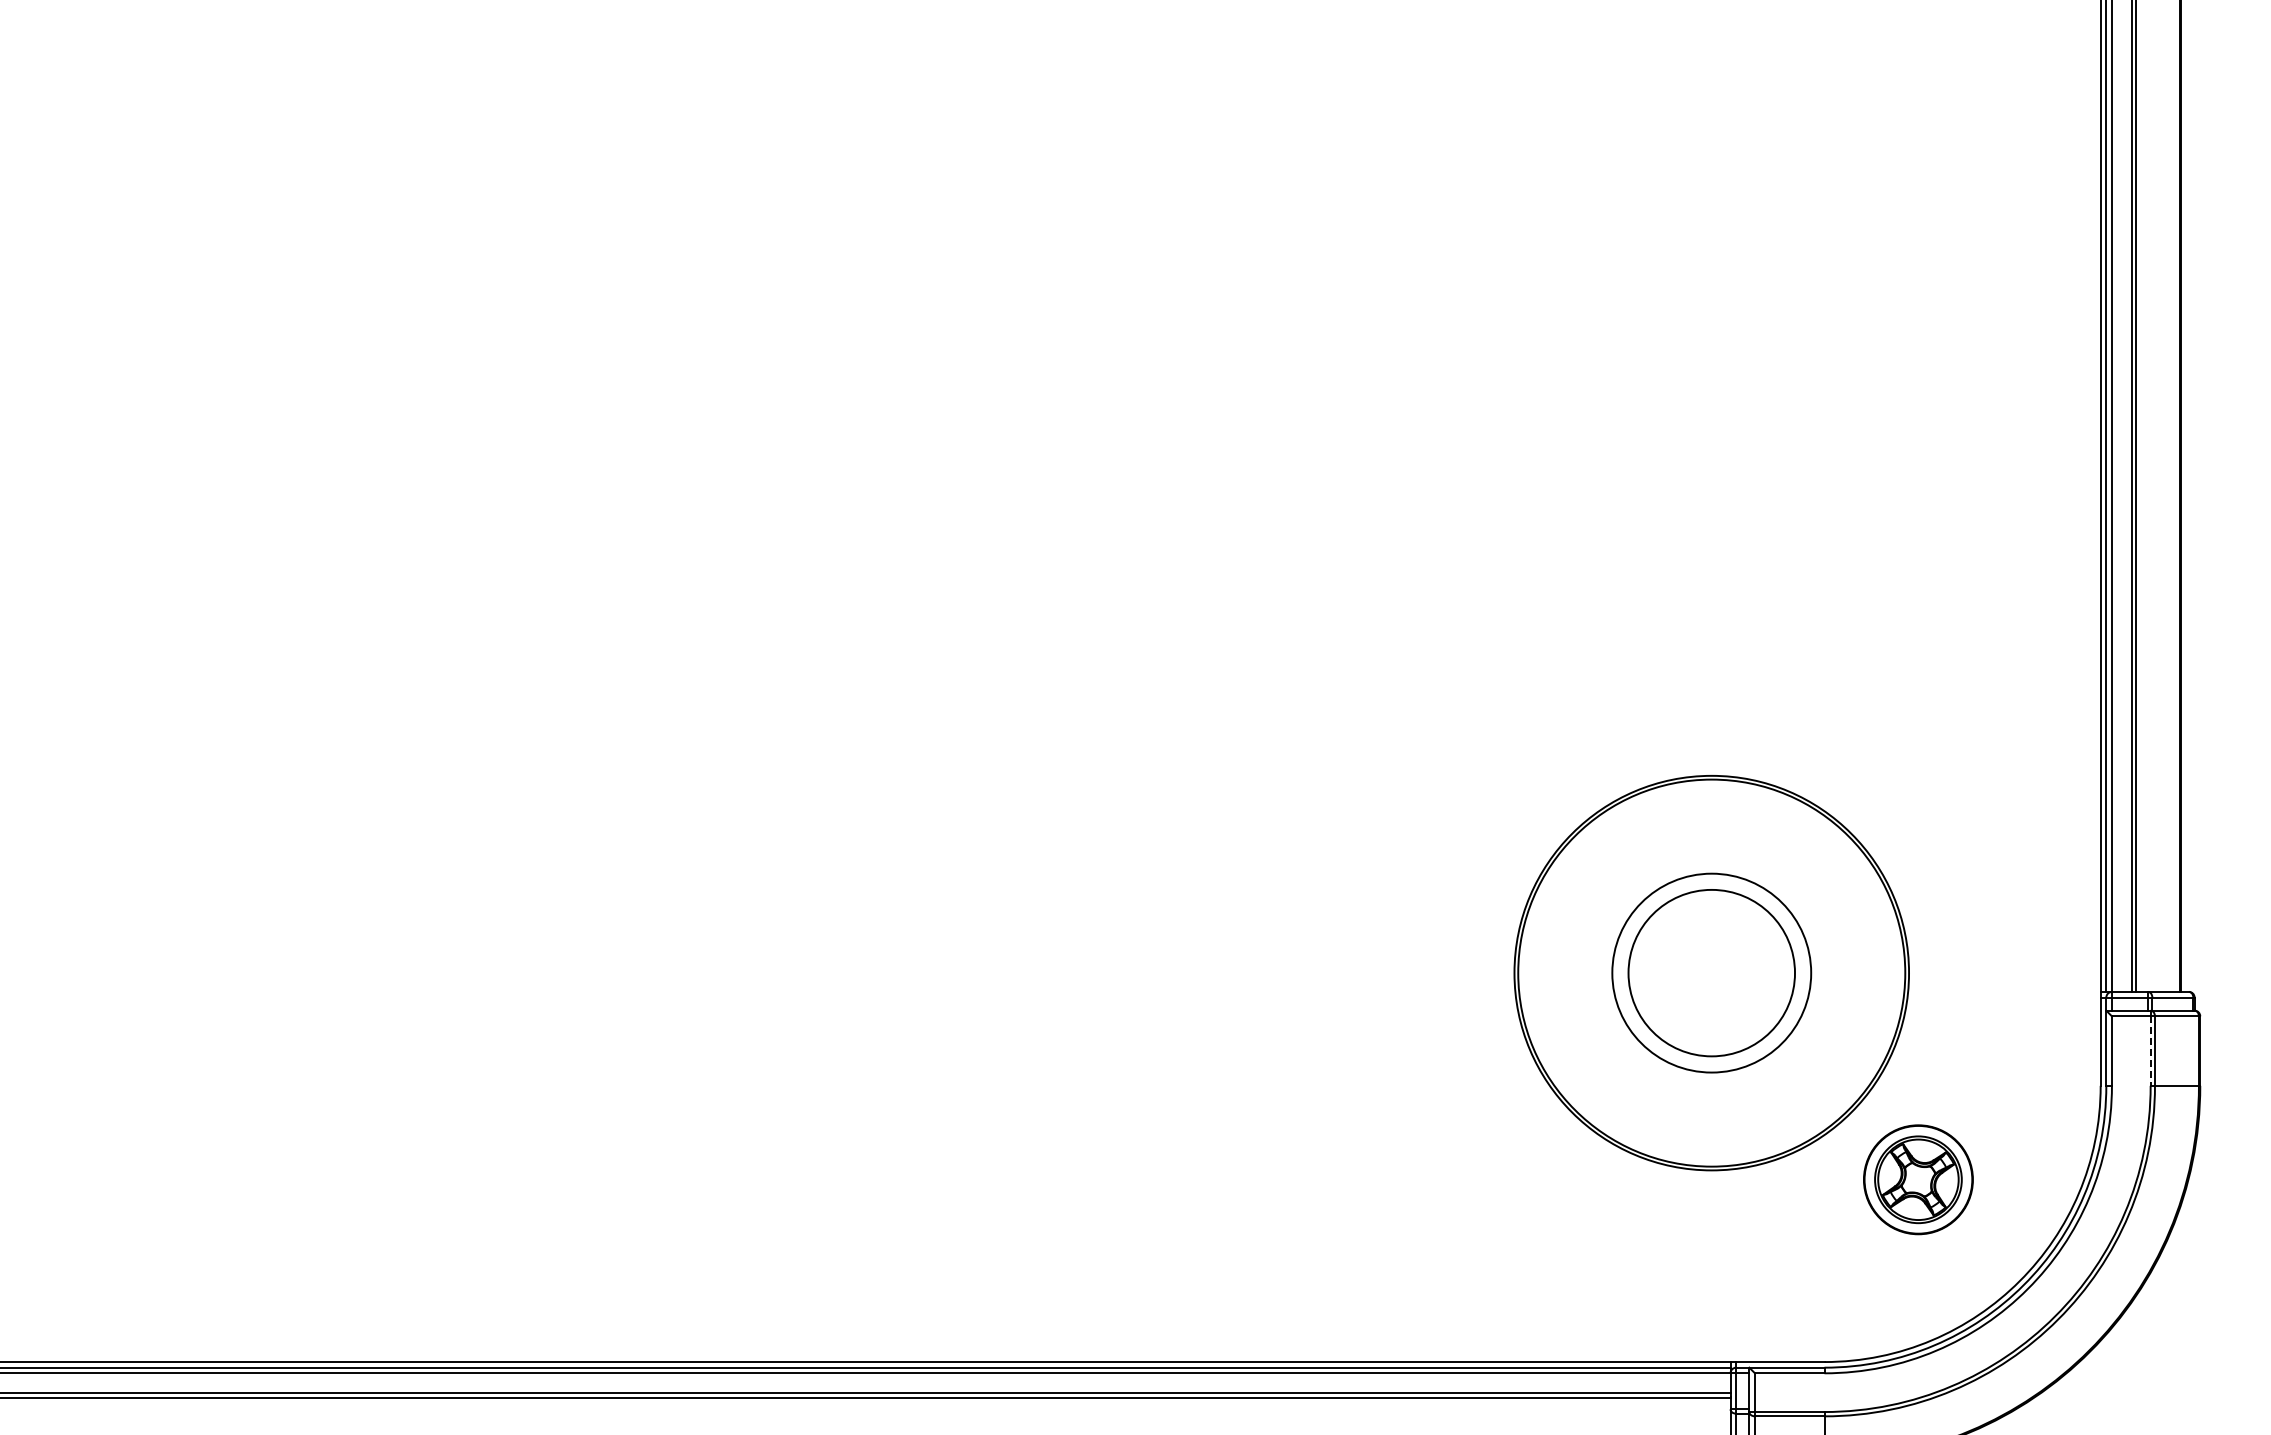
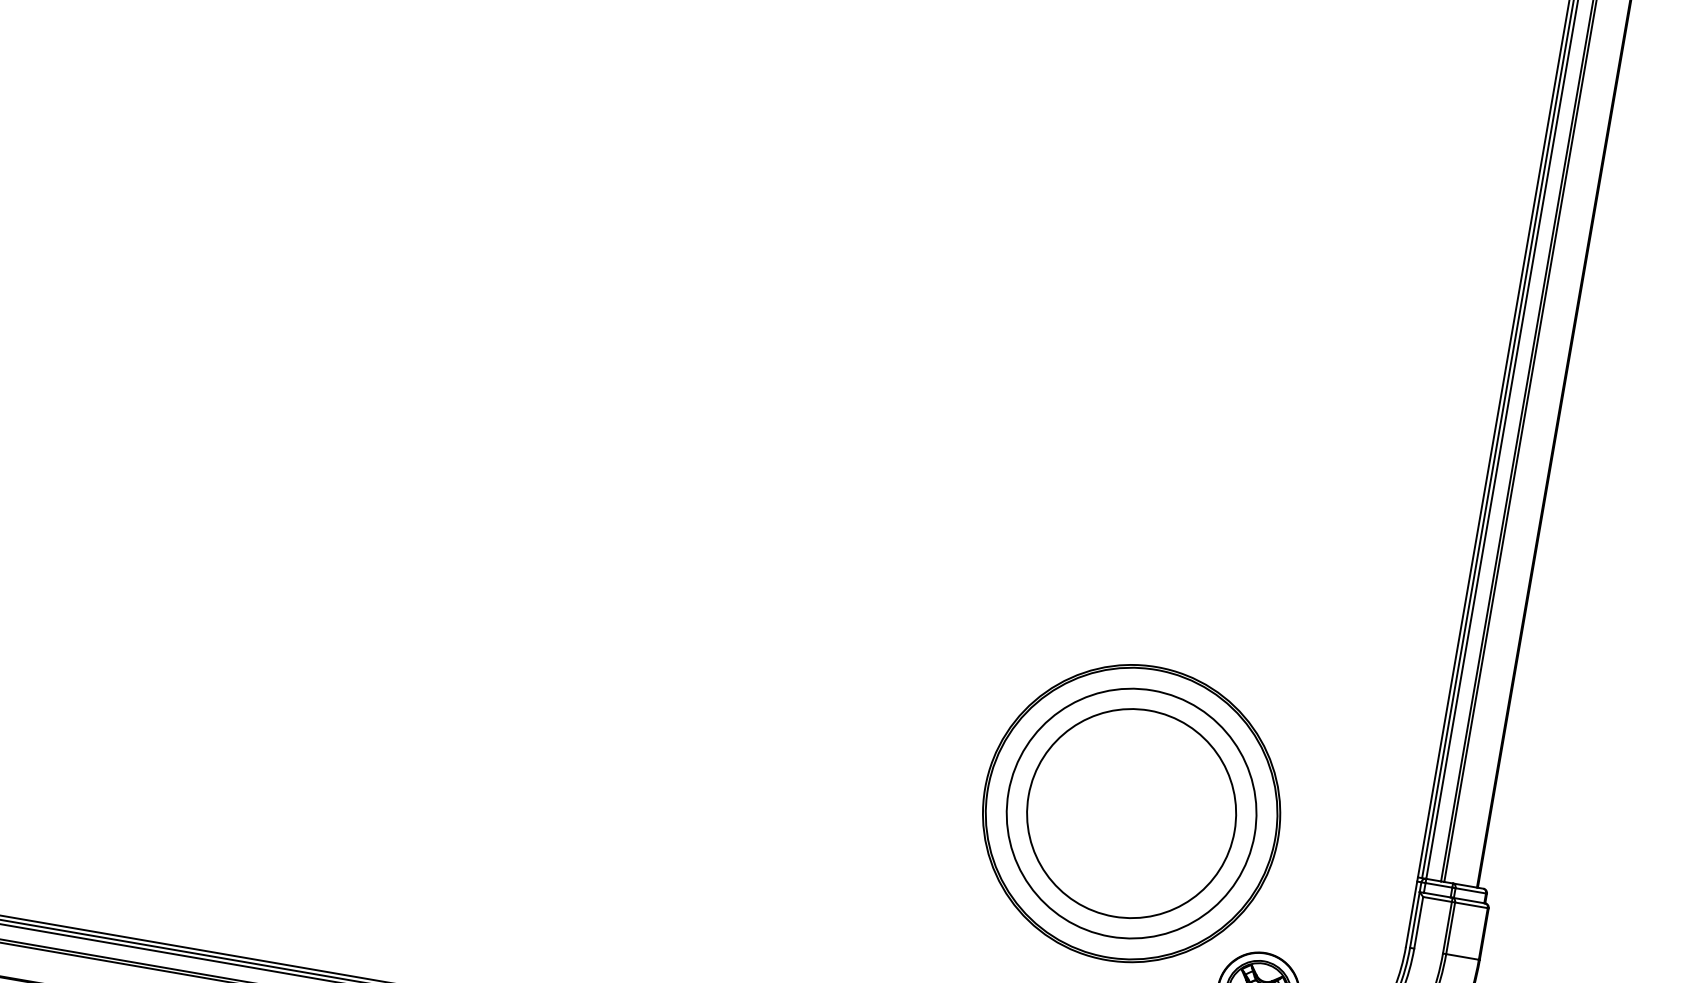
circle: (1711, 972) -> (1131, 813), size x1.67
circle: (1711, 972) -> (1131, 813), size x1.67
line: (2150, 1051) -> (1447, 928), dashed -> solid

